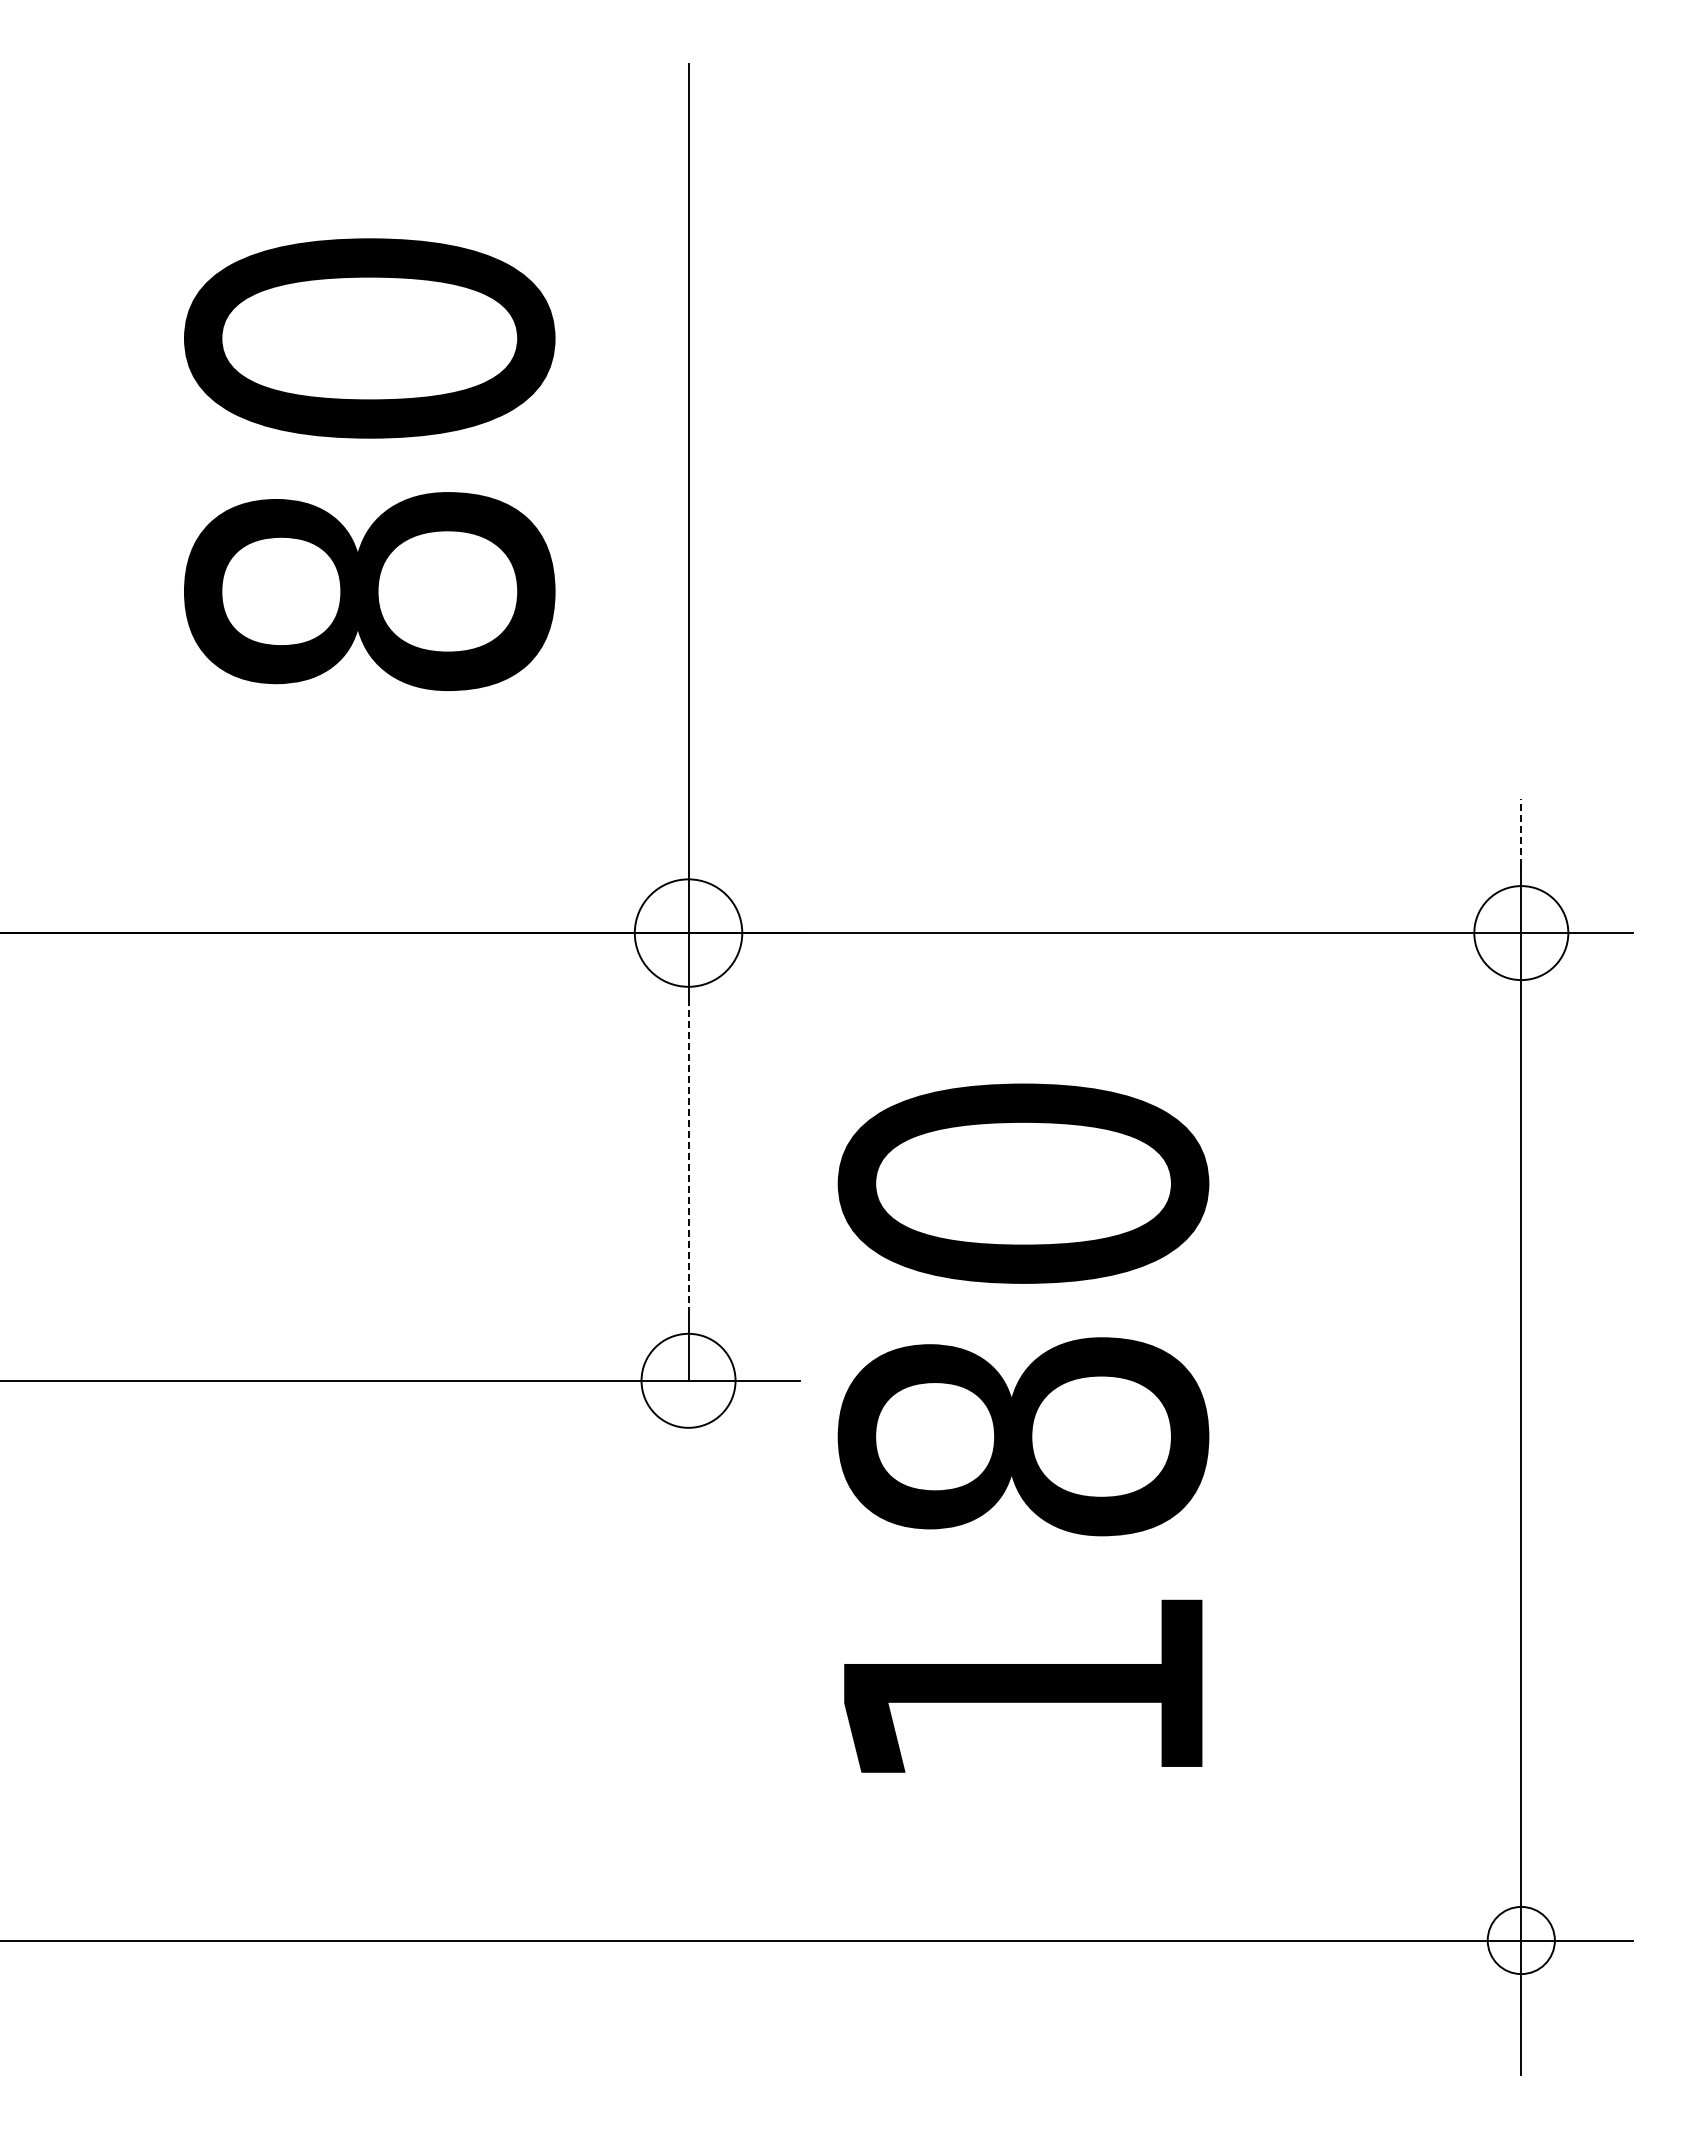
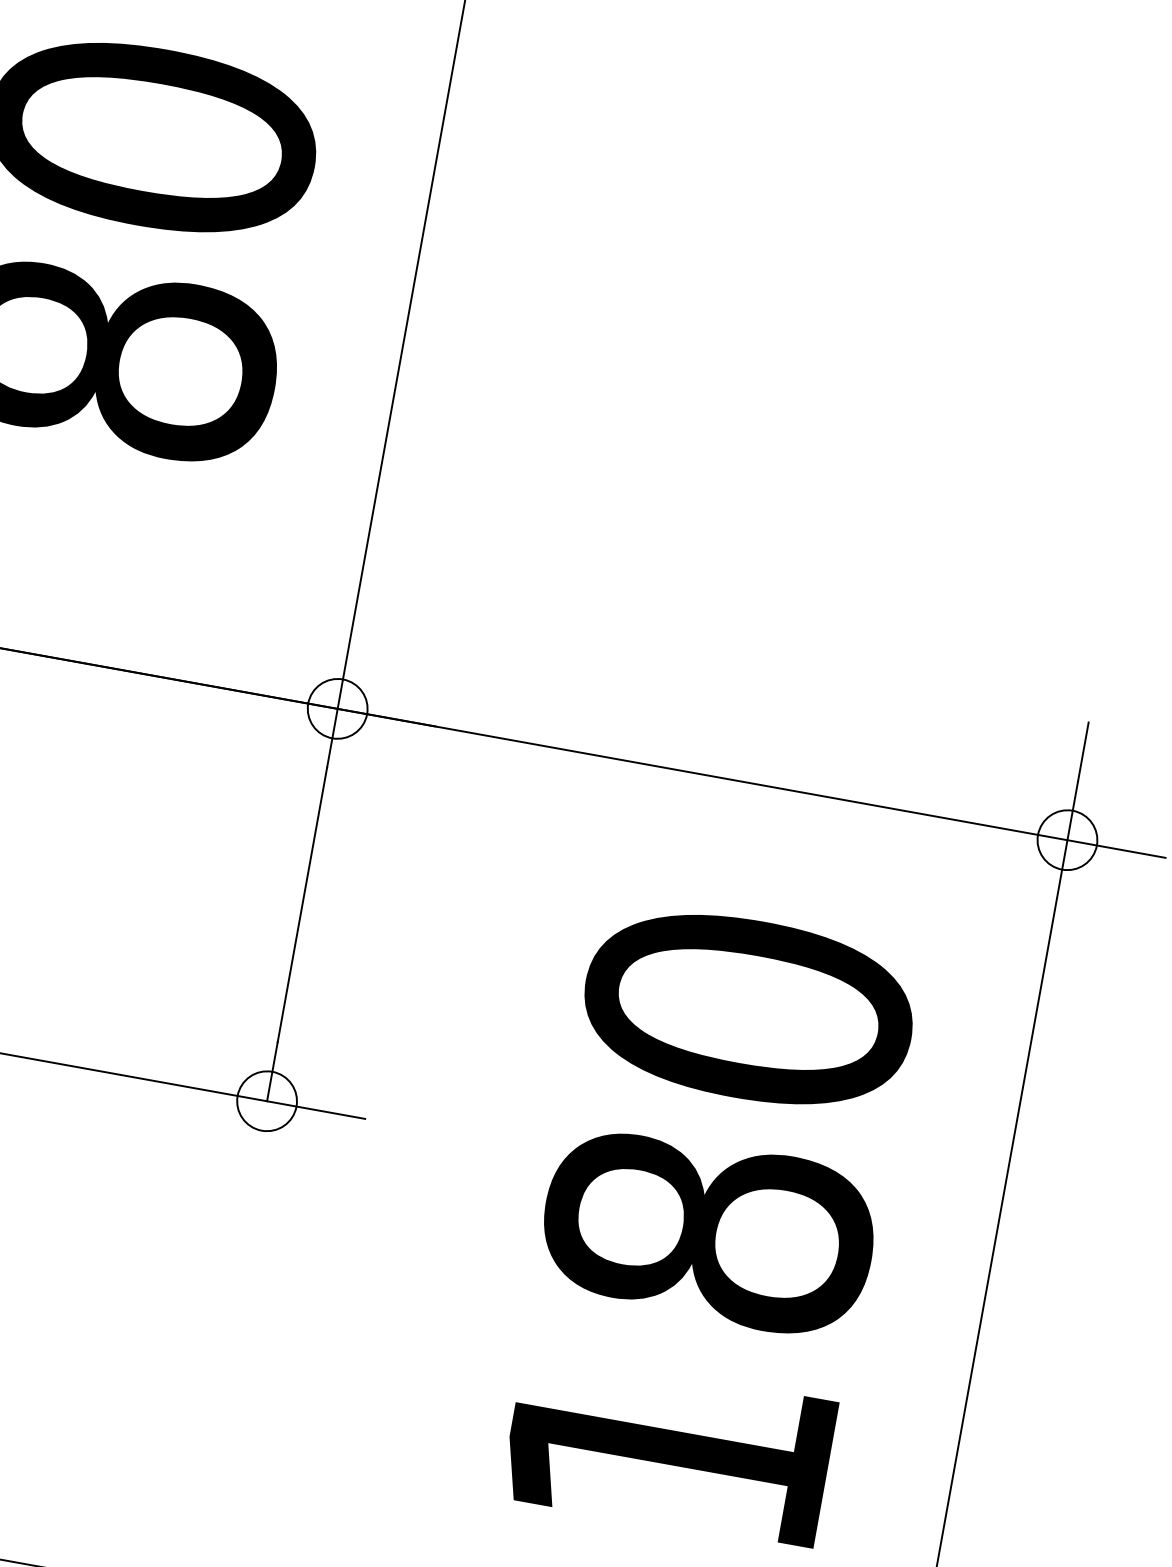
line: (1521, 832) -> (1083, 752), dashed -> solid
circle: (688, 932) -> (337, 708), size x0.62
circle: (1520, 932) -> (1066, 839), size x0.71
line: (688, 1156) -> (302, 904), dashed -> solid
circle: (688, 1380) -> (267, 1100), size x0.71
text: (1023, 1427) -> (710, 1223), moved

